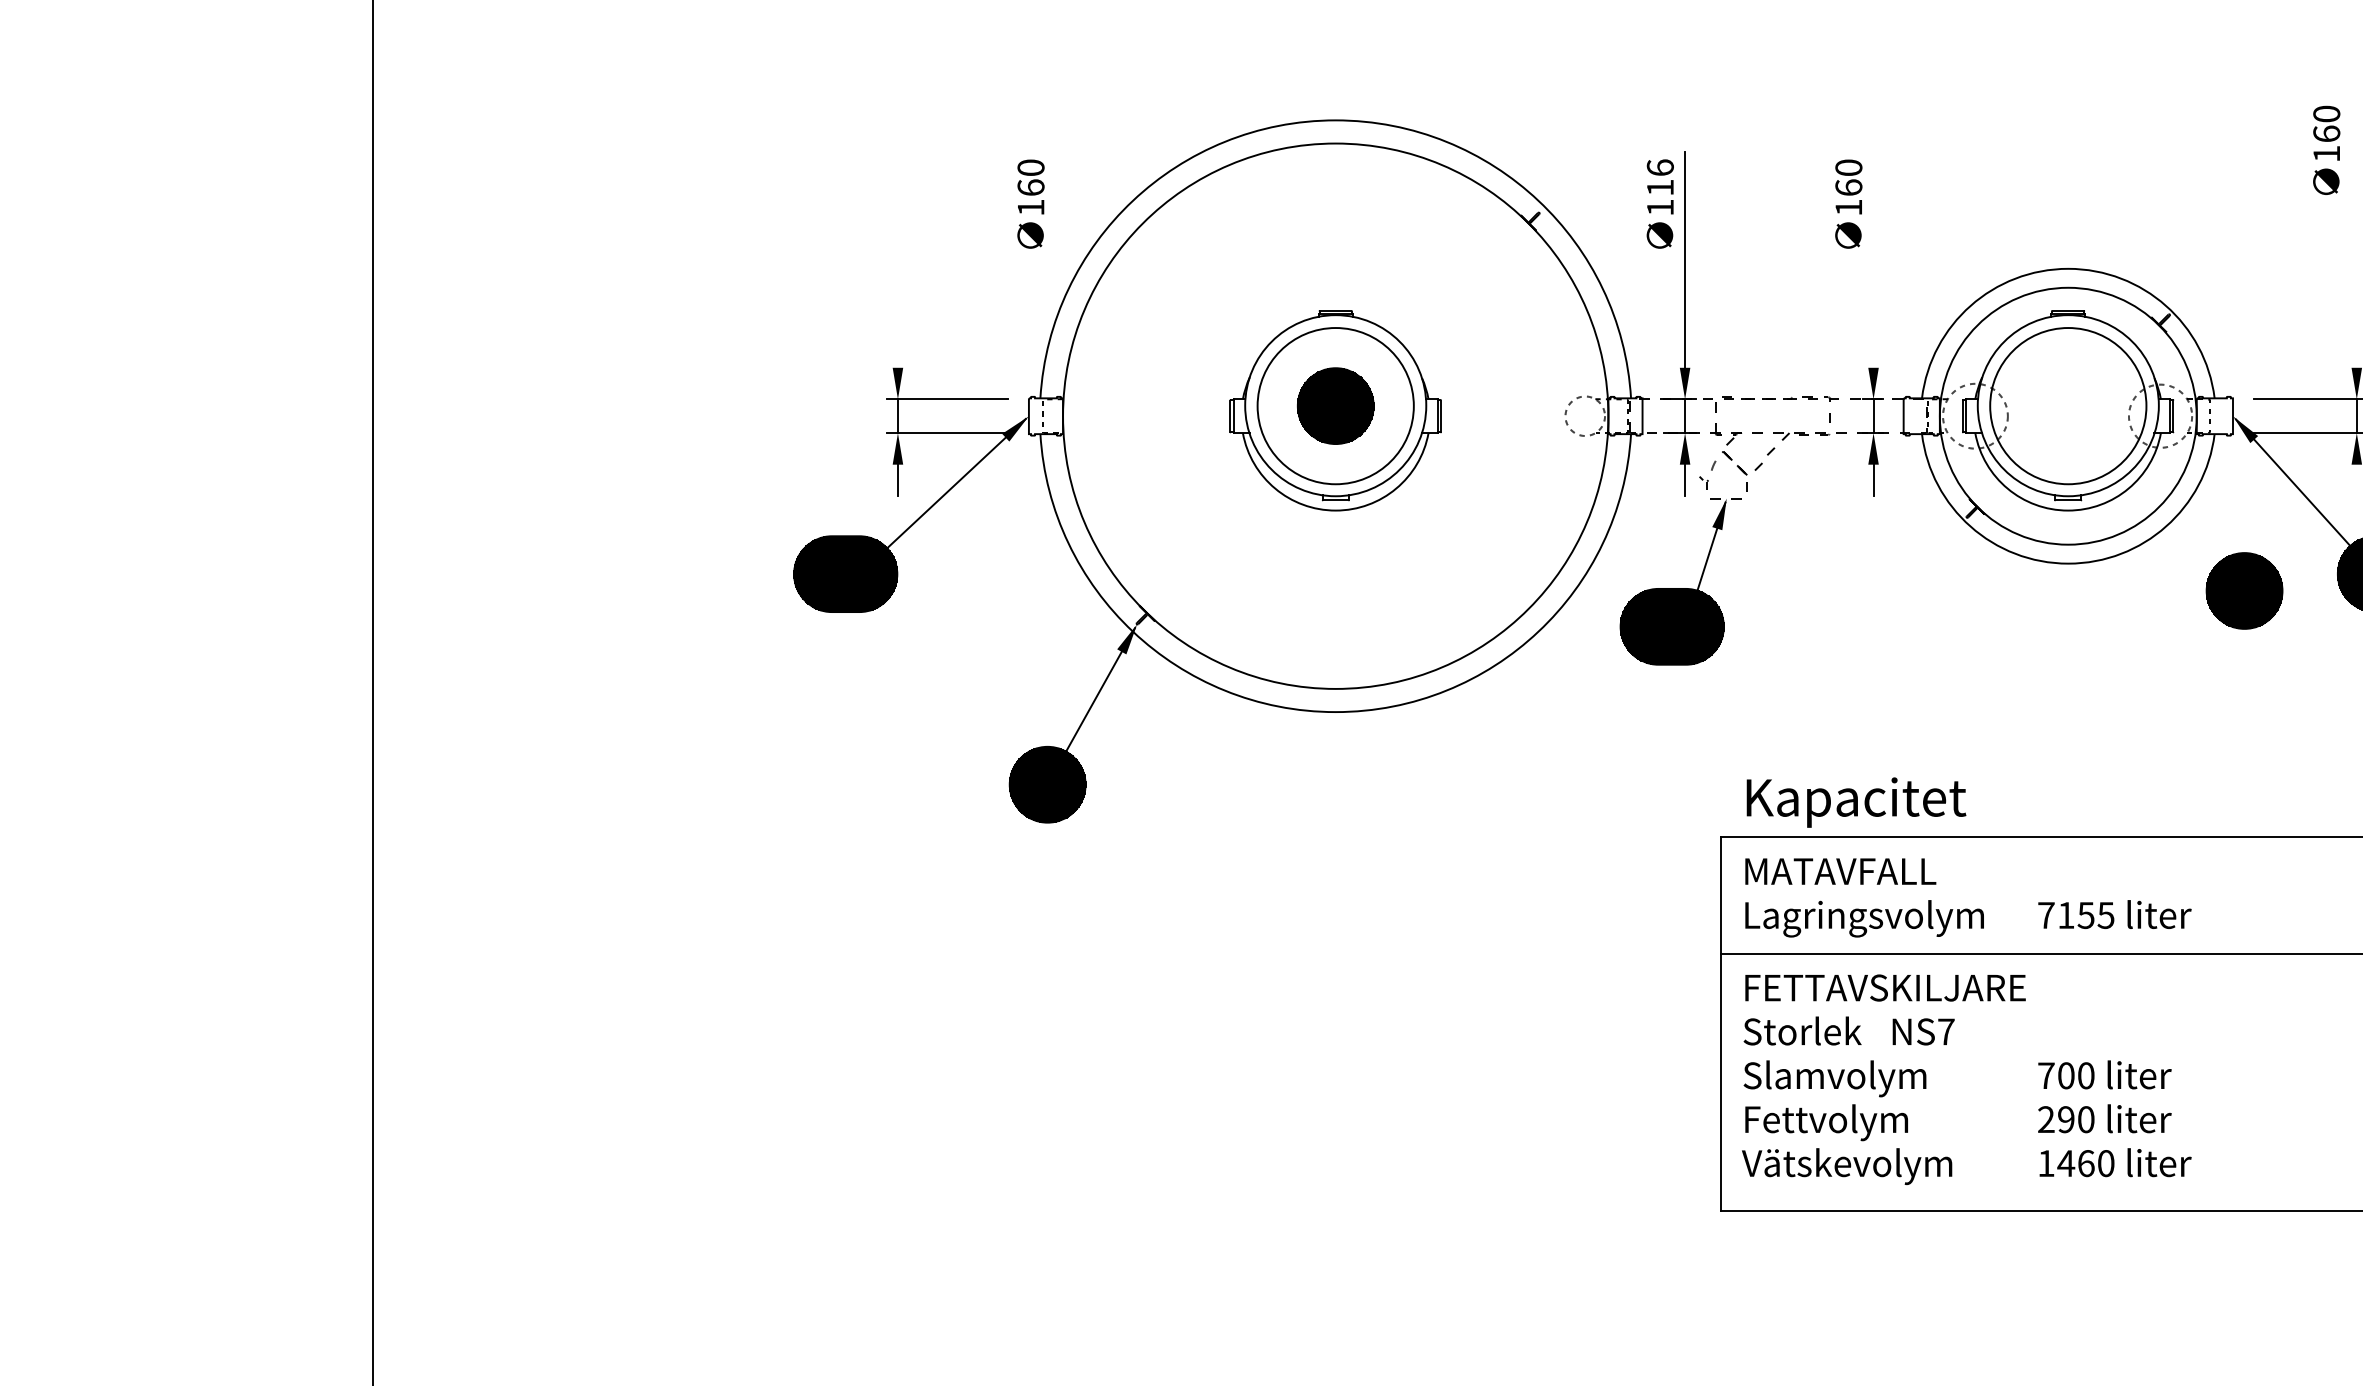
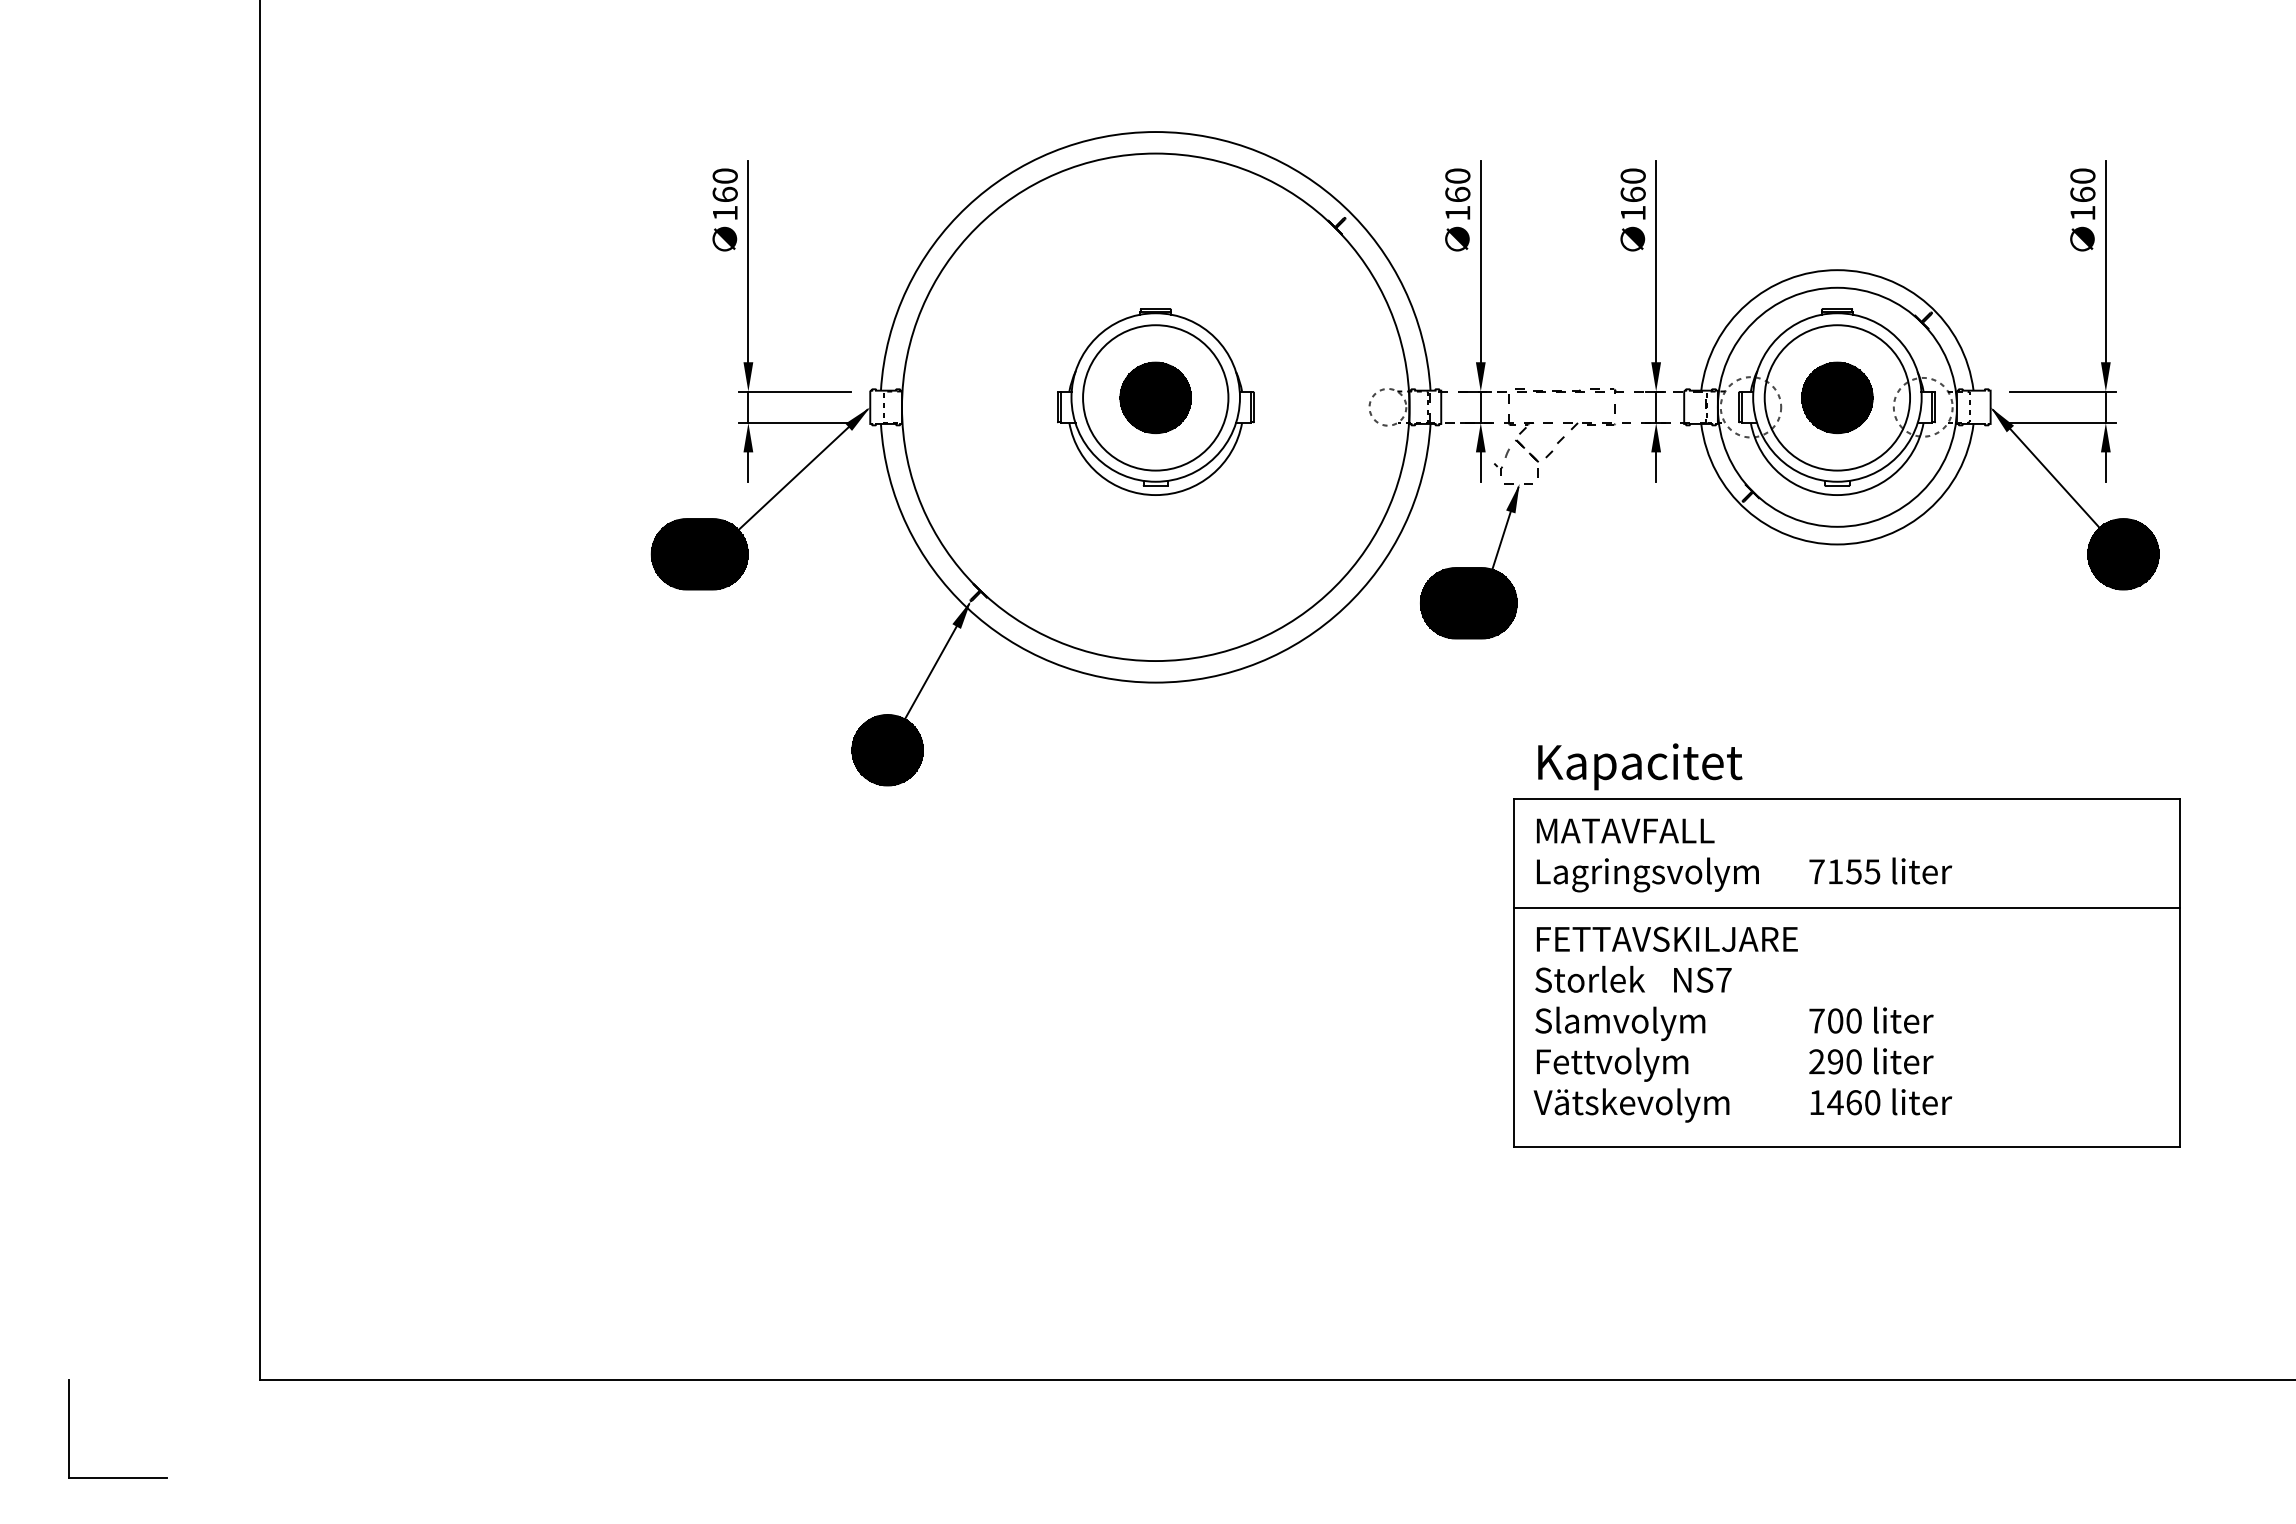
text: (2326, 149) -> (2082, 209), moved
text: (1660, 176) -> (1457, 184), 116 -> 160
text: (1030, 203) -> (724, 209), moved
line: (898, 259) -> (748, 261), added
line: (1873, 259) -> (1656, 261), added
line: (2356, 259) -> (2105, 261), added
line: (2356, 479) -> (2105, 466), added
part: (2244, 590) -> (1837, 397), moved

